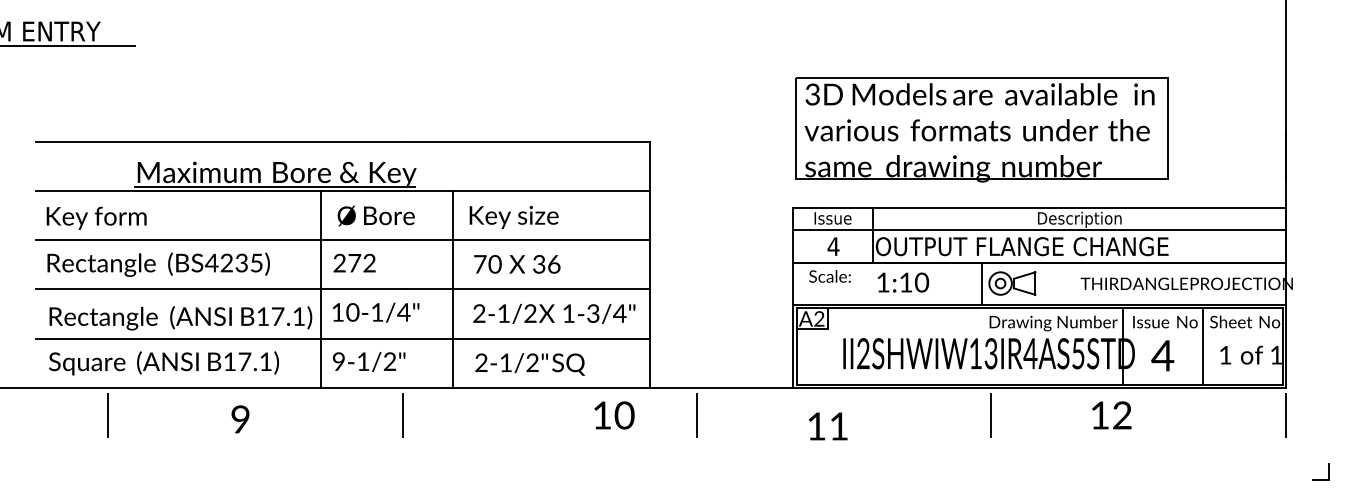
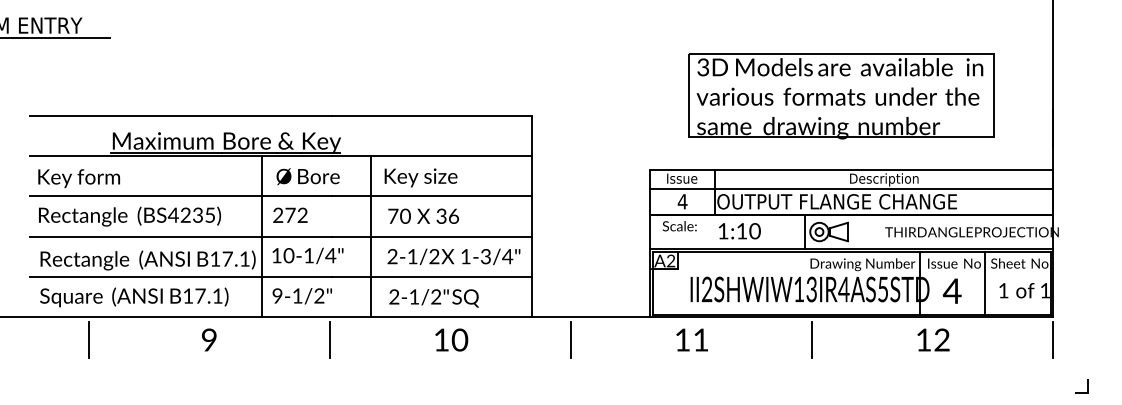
part: (981, 129) -> (841, 96), moved
text: (614, 415) -> (451, 340), moved
text: (1111, 415) -> (933, 340), moved
text: (240, 419) -> (209, 340), moved
text: (827, 426) -> (691, 340), moved

